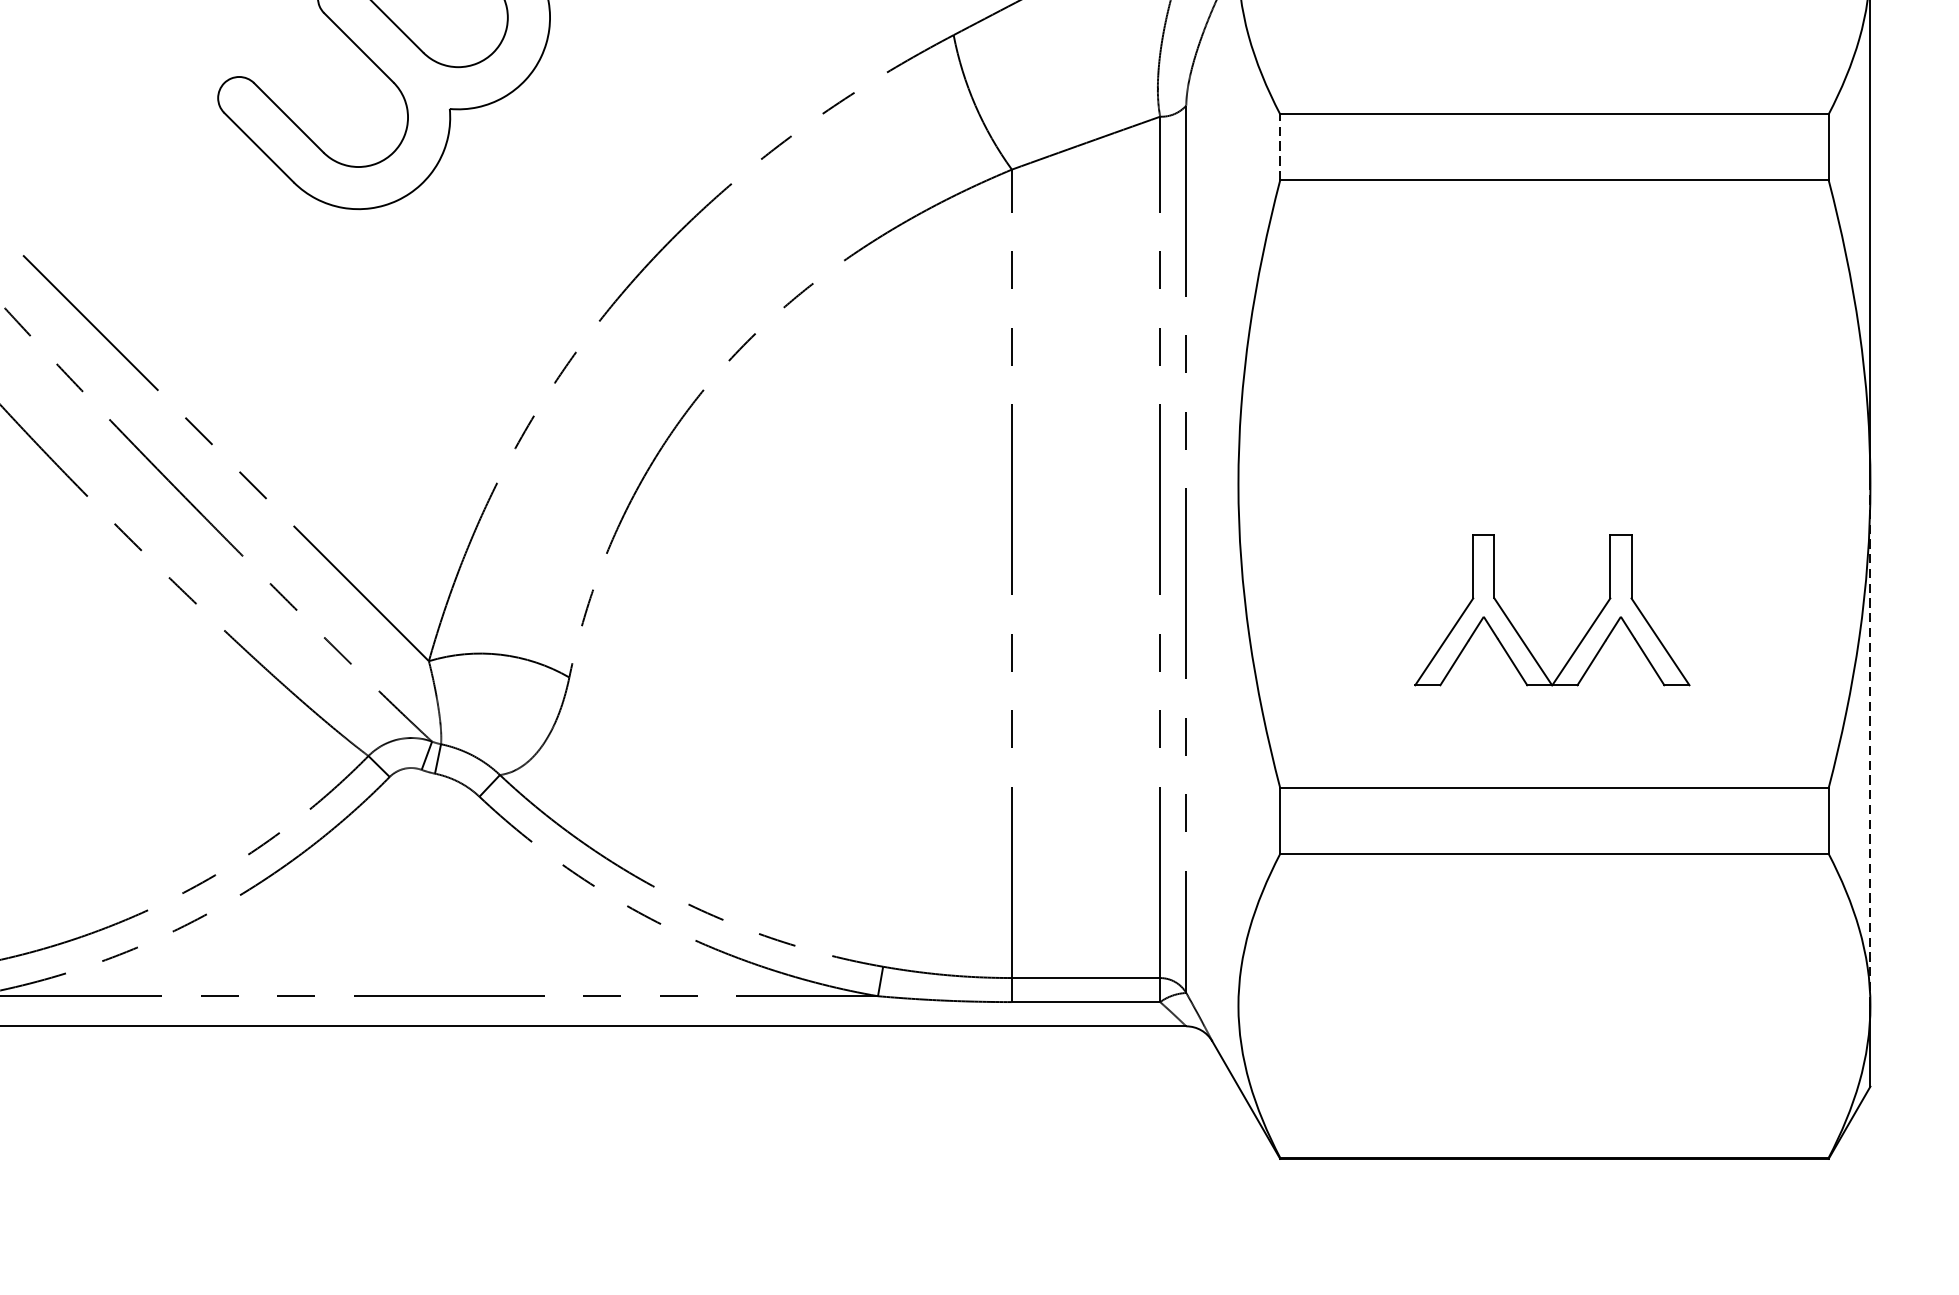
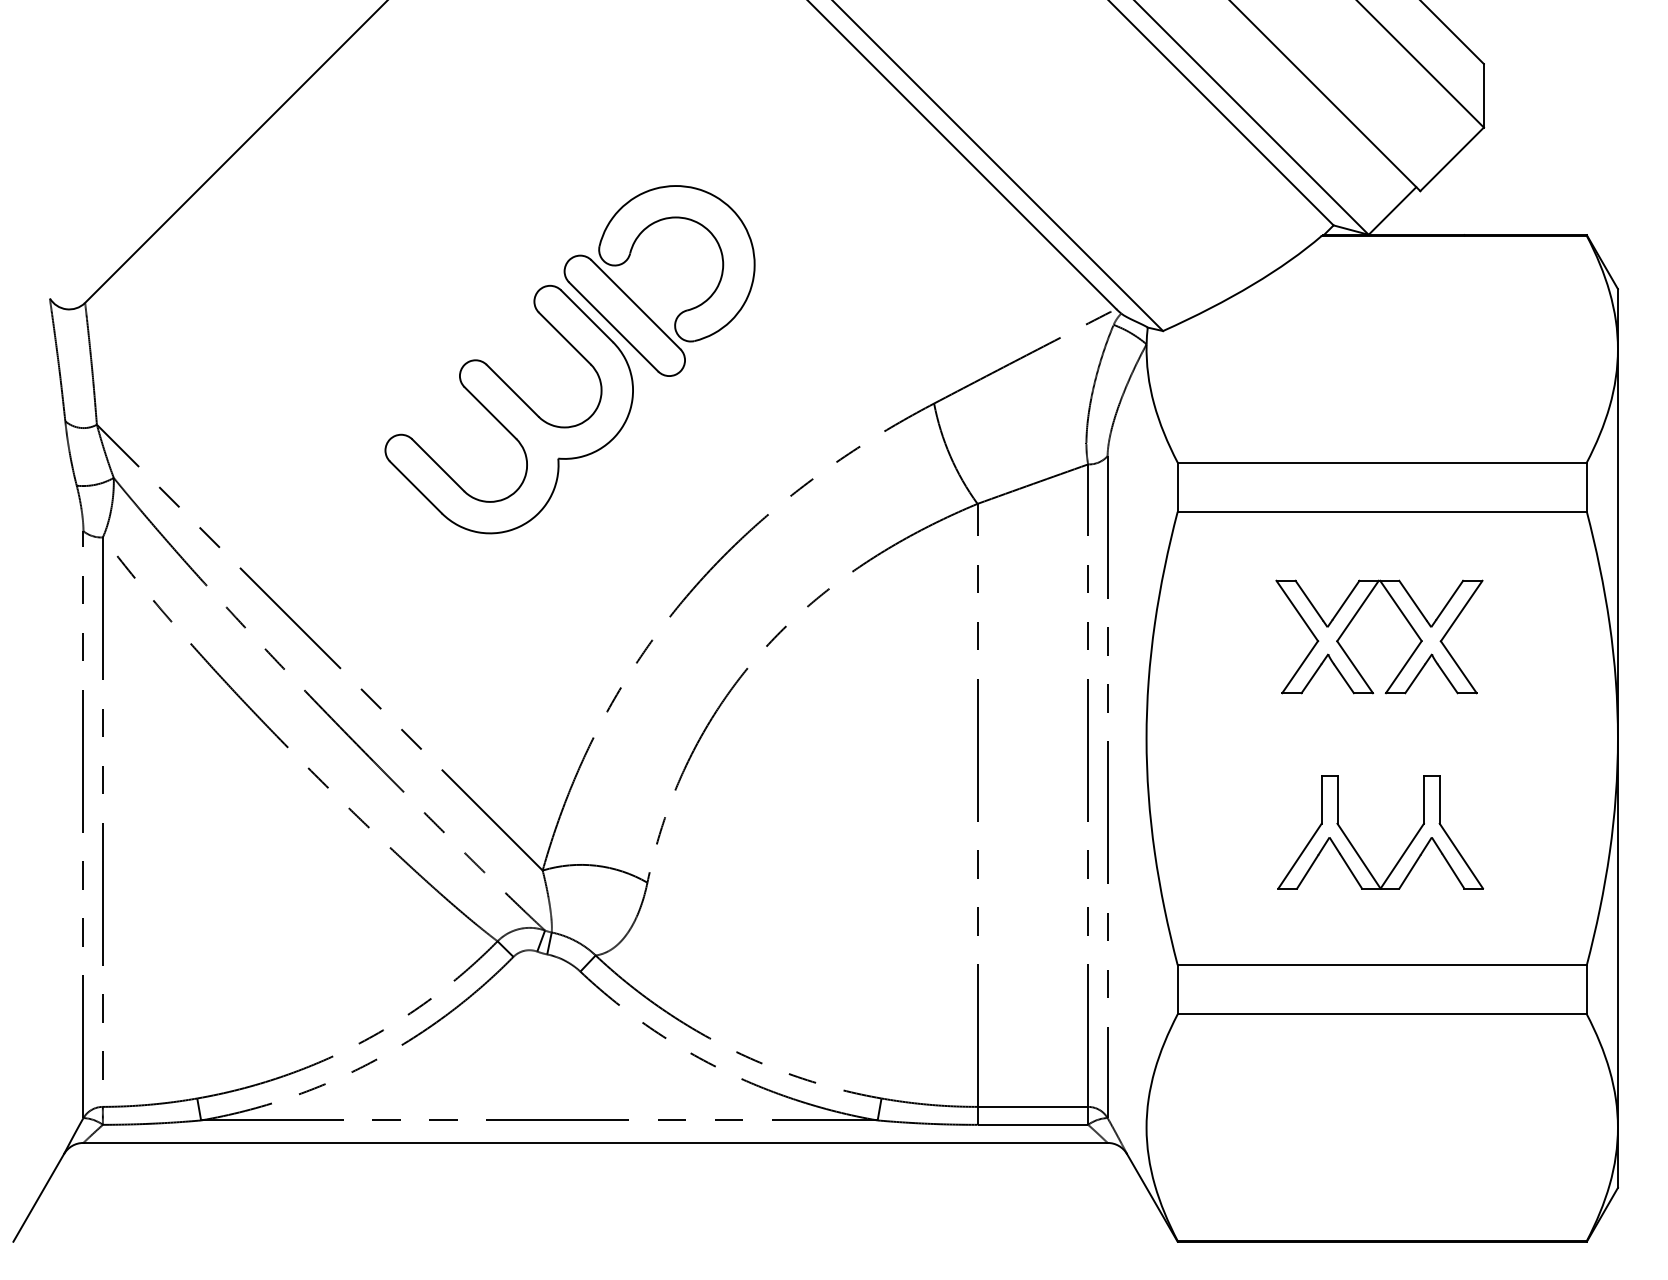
line: (1279, 147) -> (1177, 487), dashed -> solid
part: (1517, 323) -> (1354, 618), added
line: (1869, 745) -> (1617, 933), dashed -> solid

